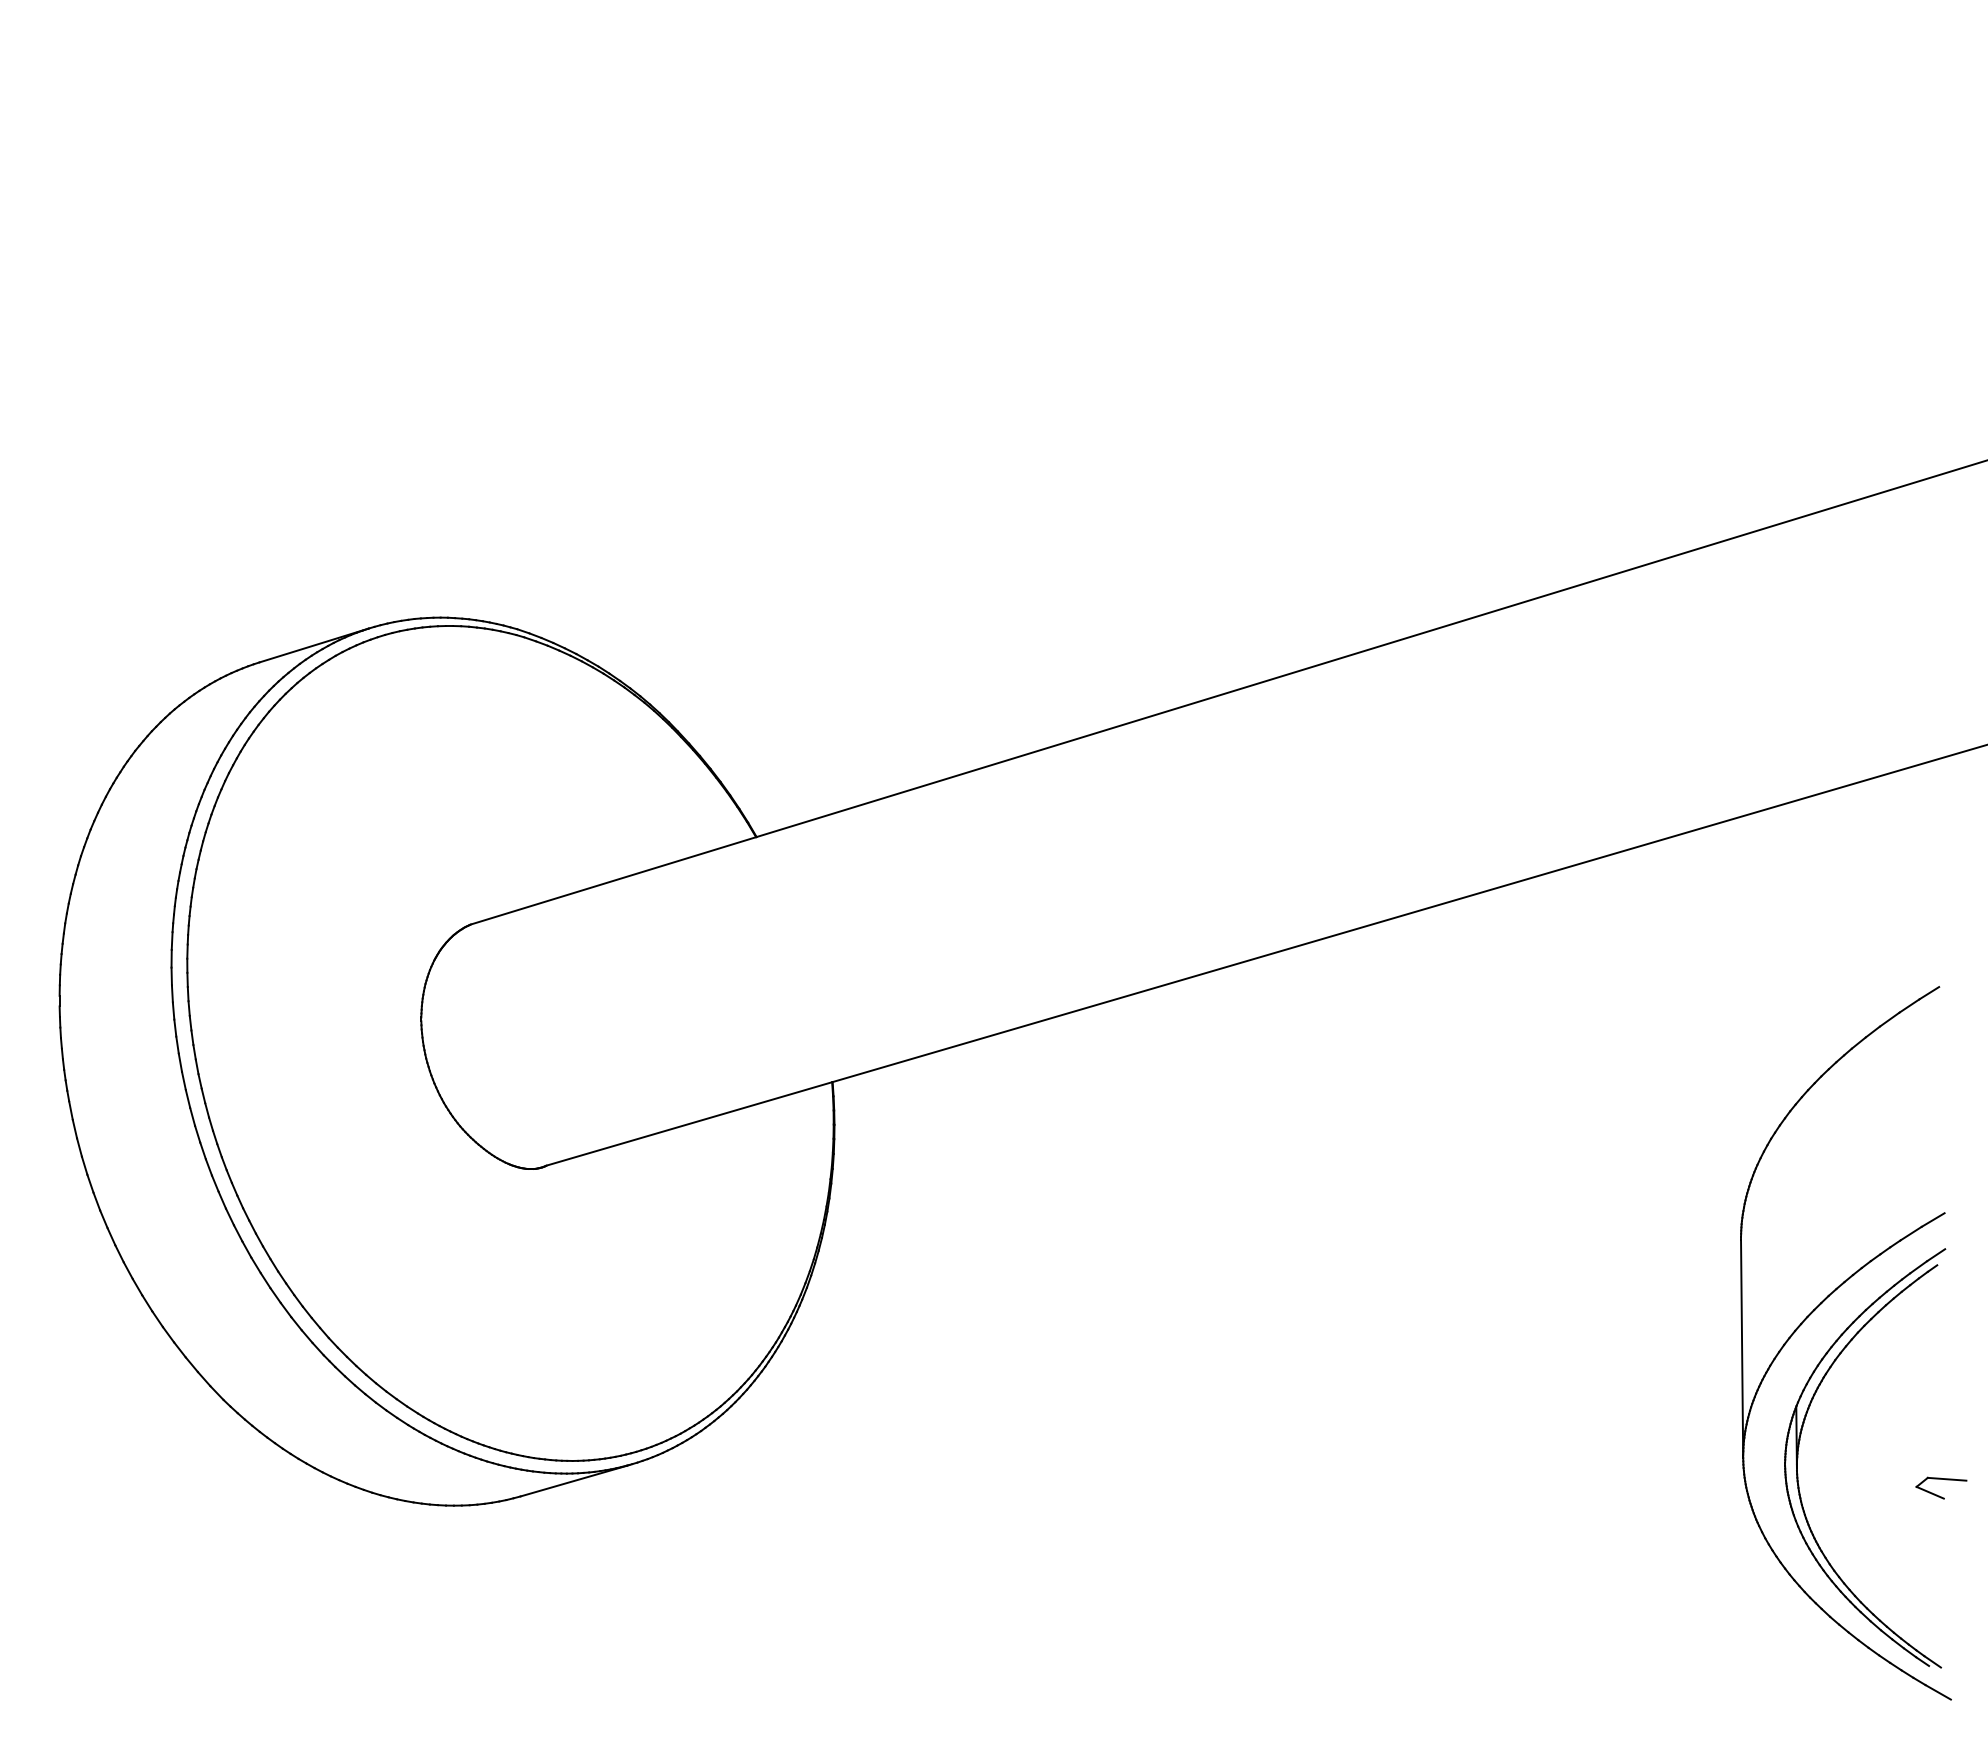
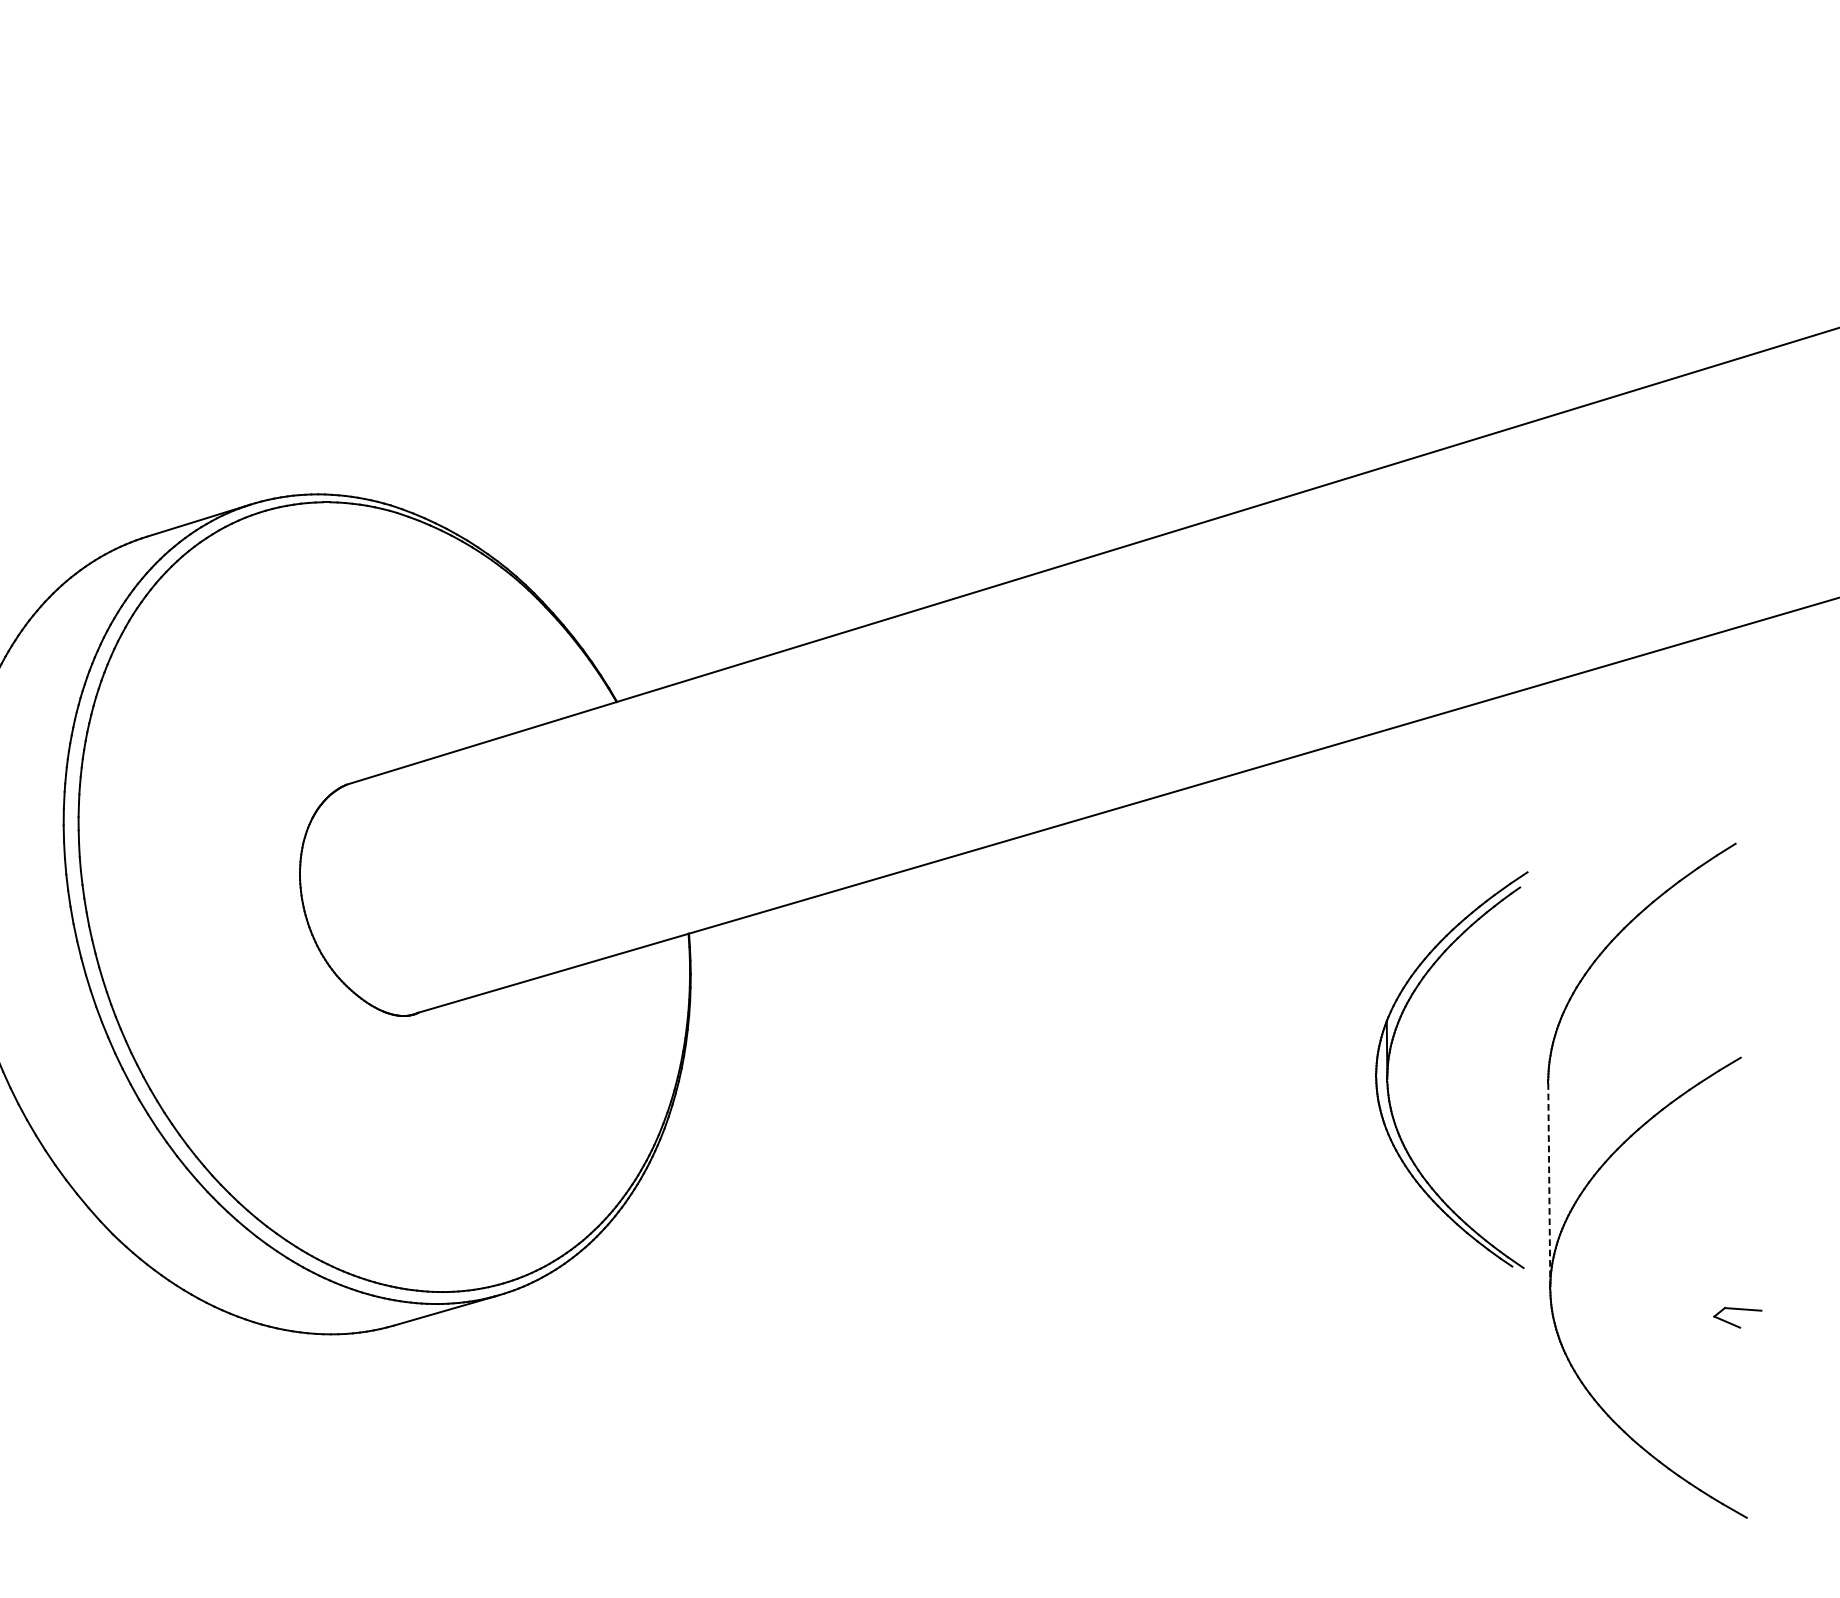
line: (1742, 1349) -> (1549, 1186), solid -> dashed
part: (1799, 1447) -> (1389, 1059), moved

